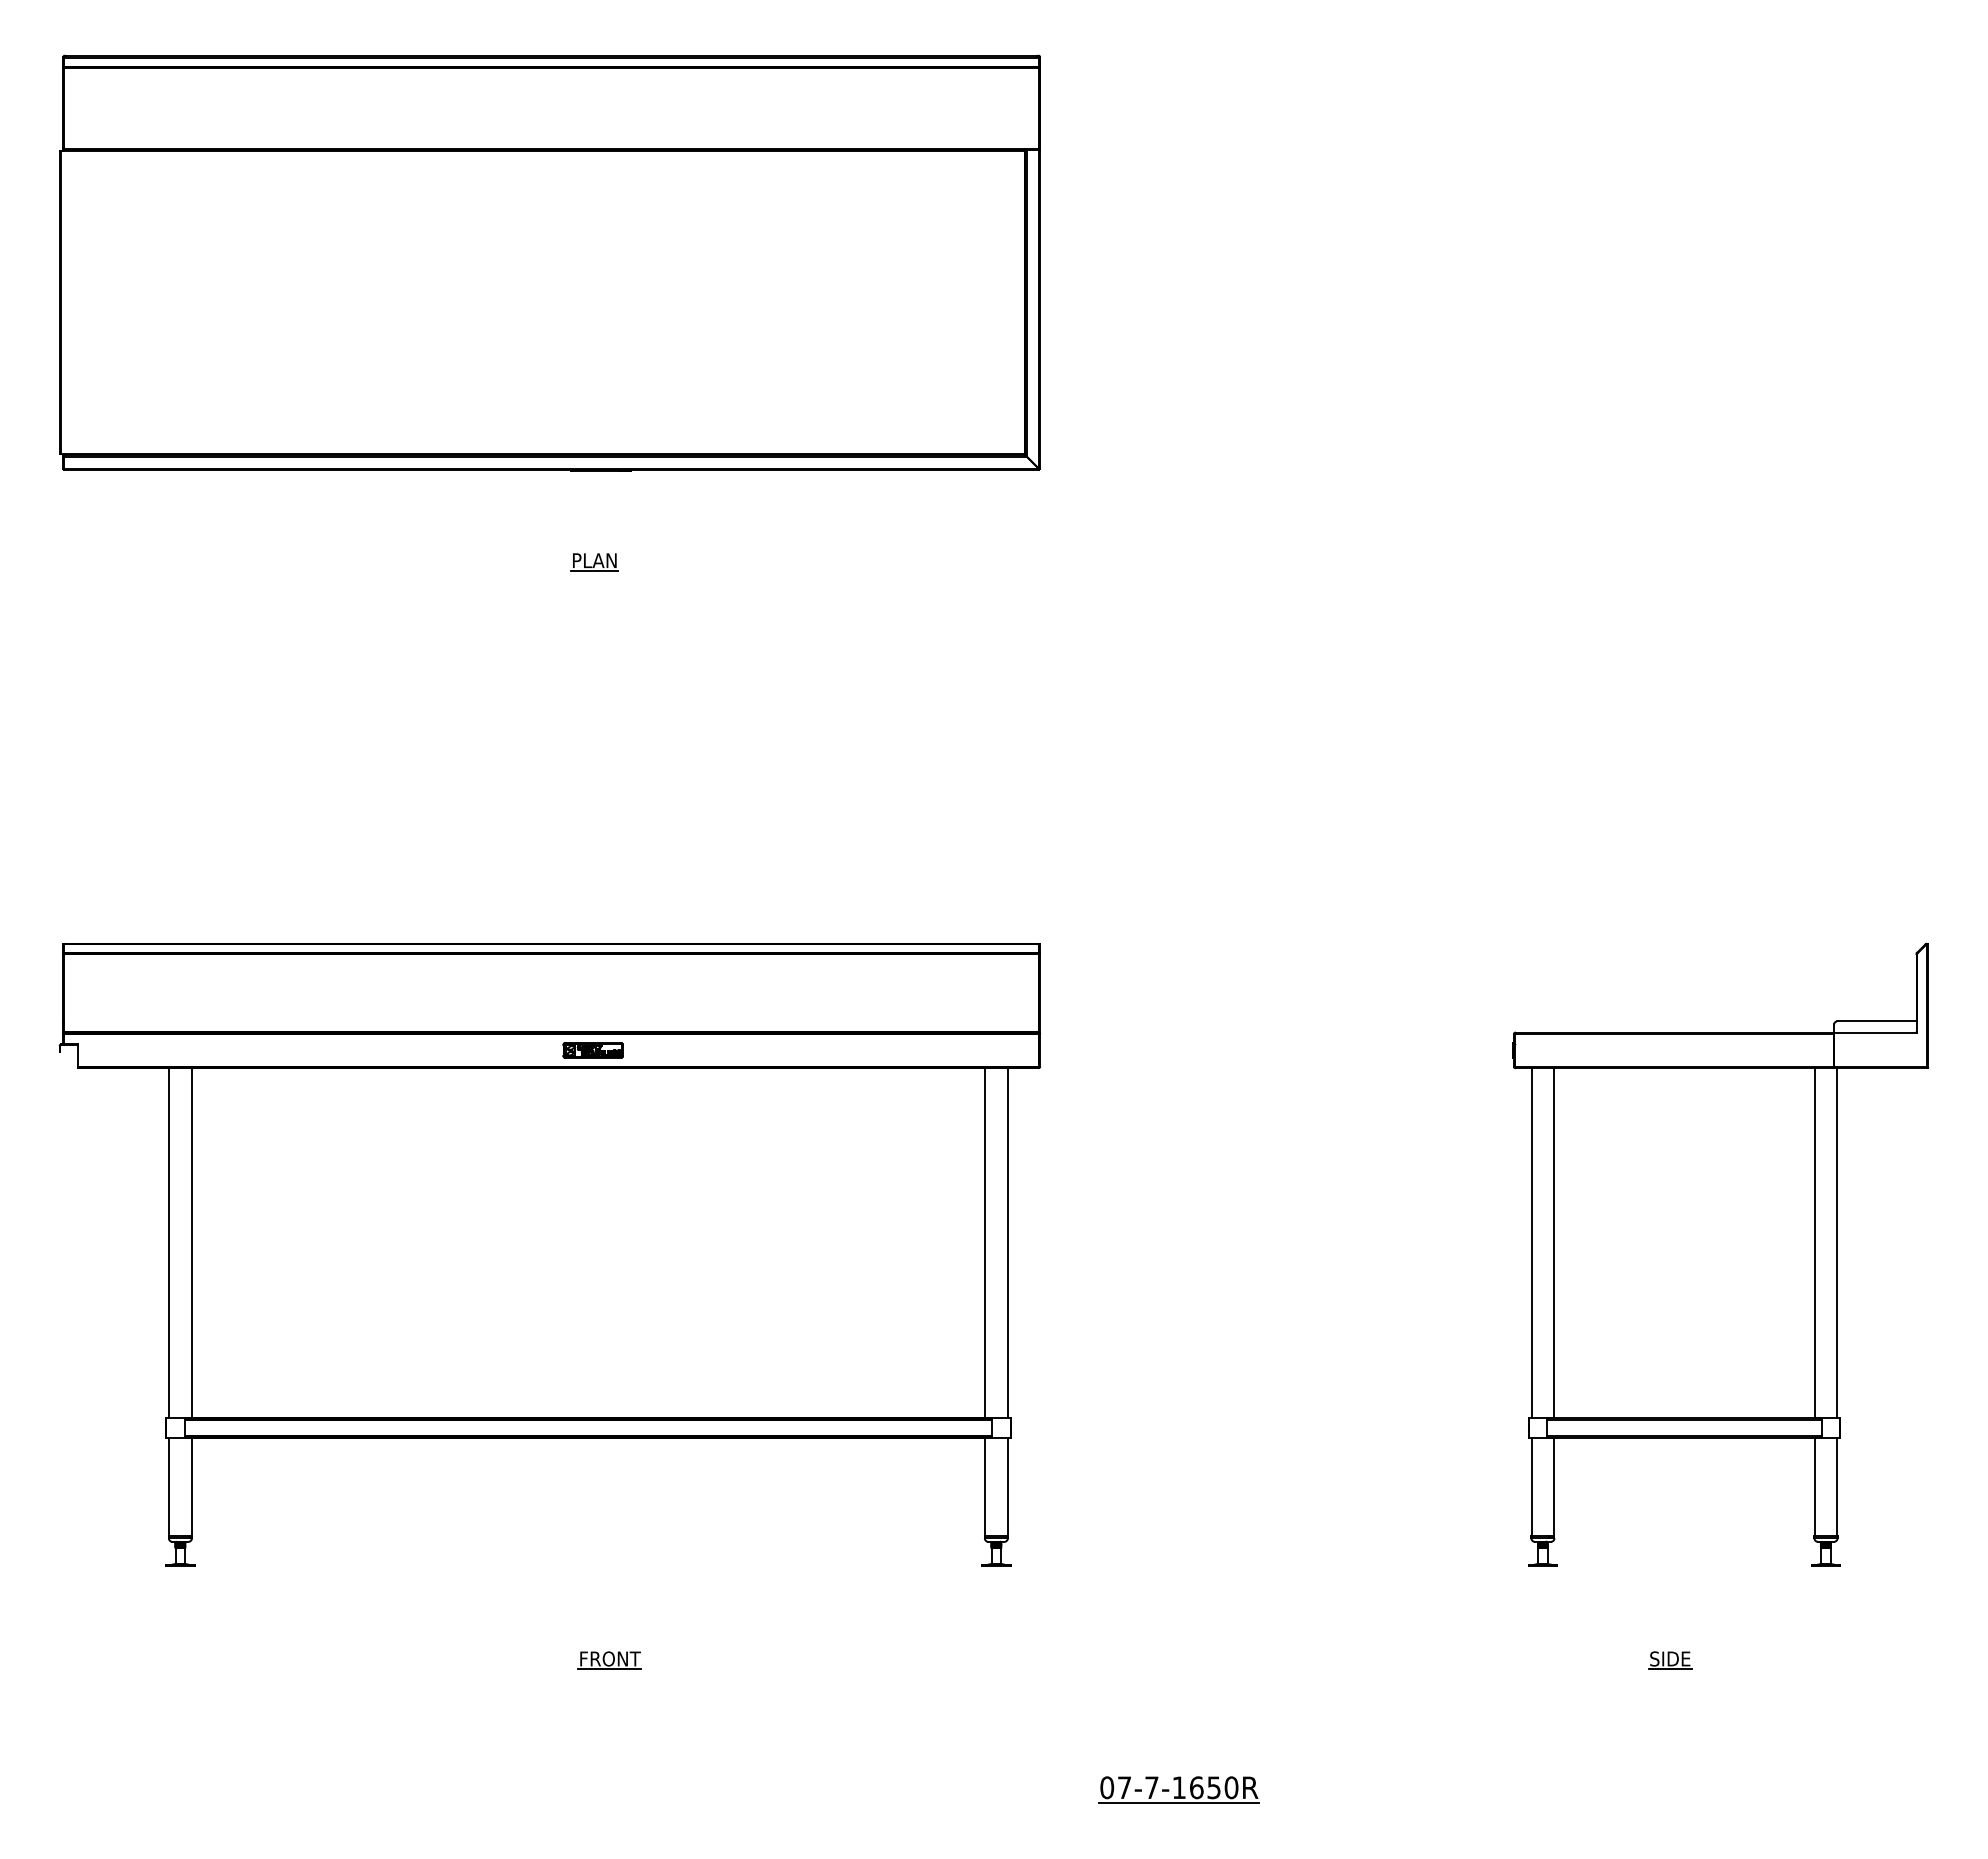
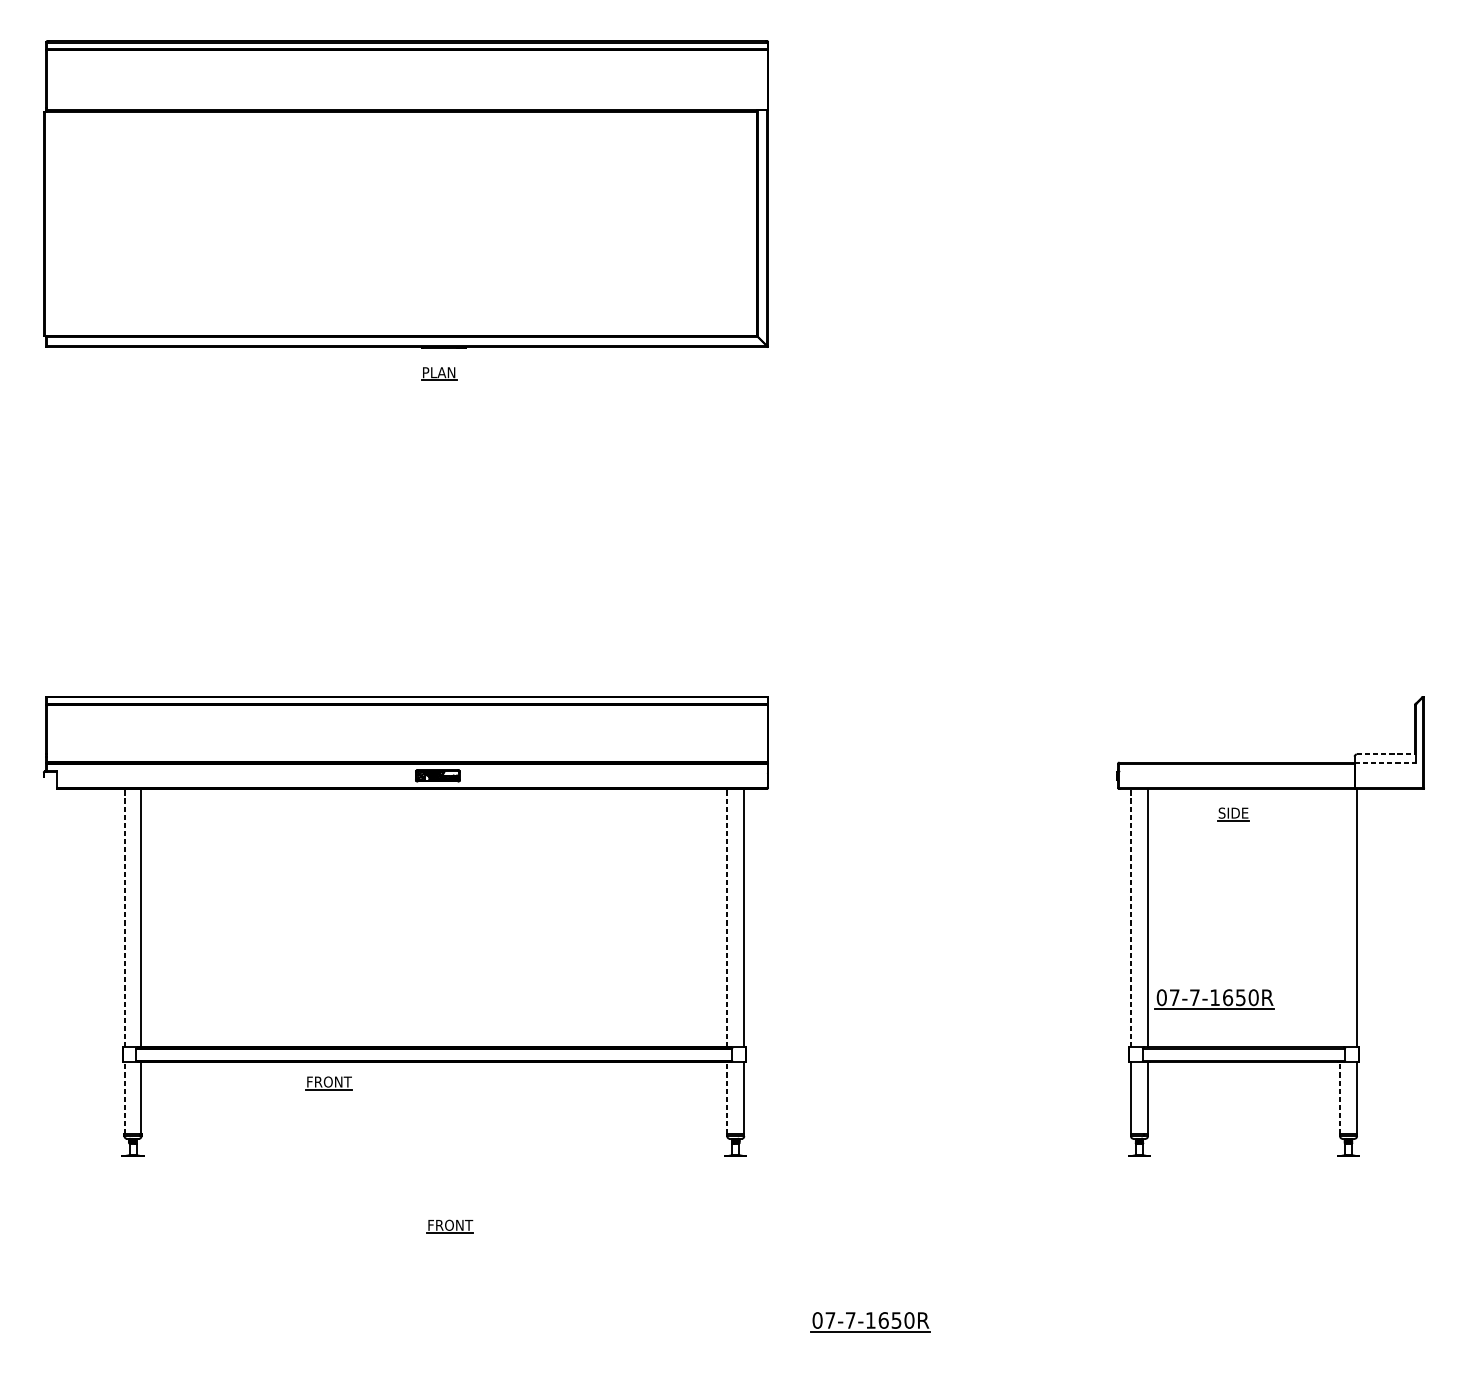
part: (594, 562) -> (438, 374), moved
line: (1876, 1021) -> (1385, 754), solid -> dashed
line: (1875, 1032) -> (1385, 762), solid -> dashed
line: (169, 1243) -> (124, 918), solid -> dashed
line: (985, 1243) -> (727, 918), solid -> dashed
line: (1531, 1243) -> (1131, 918), solid -> dashed
line: (1814, 1243) -> (1340, 918), removed
part: (1644, 1352) -> (1214, 998), added
part: (445, 1466) -> (328, 1083), added
line: (169, 1487) -> (124, 1098), solid -> dashed
line: (985, 1487) -> (727, 1098), solid -> dashed
line: (1814, 1487) -> (1340, 1098), solid -> dashed
part: (1670, 1660) -> (1233, 814), moved

